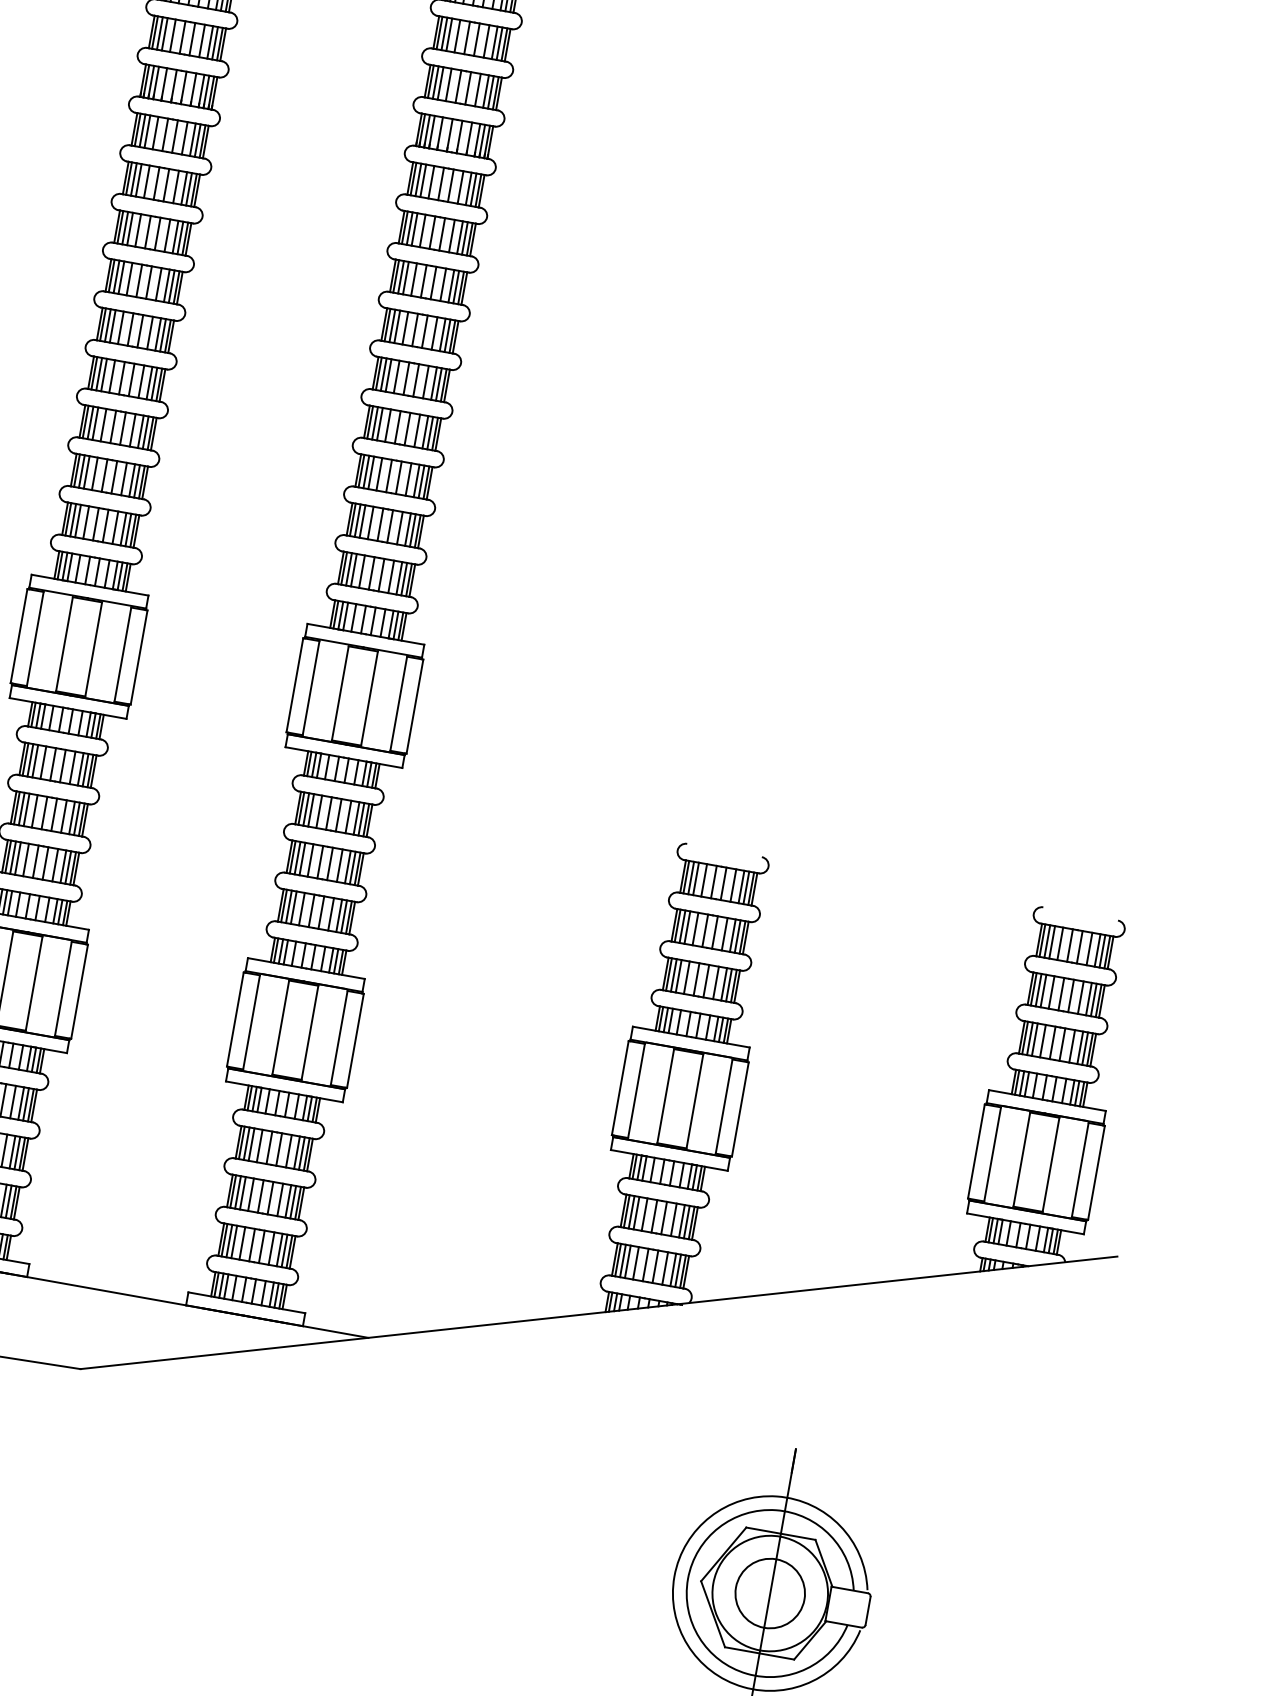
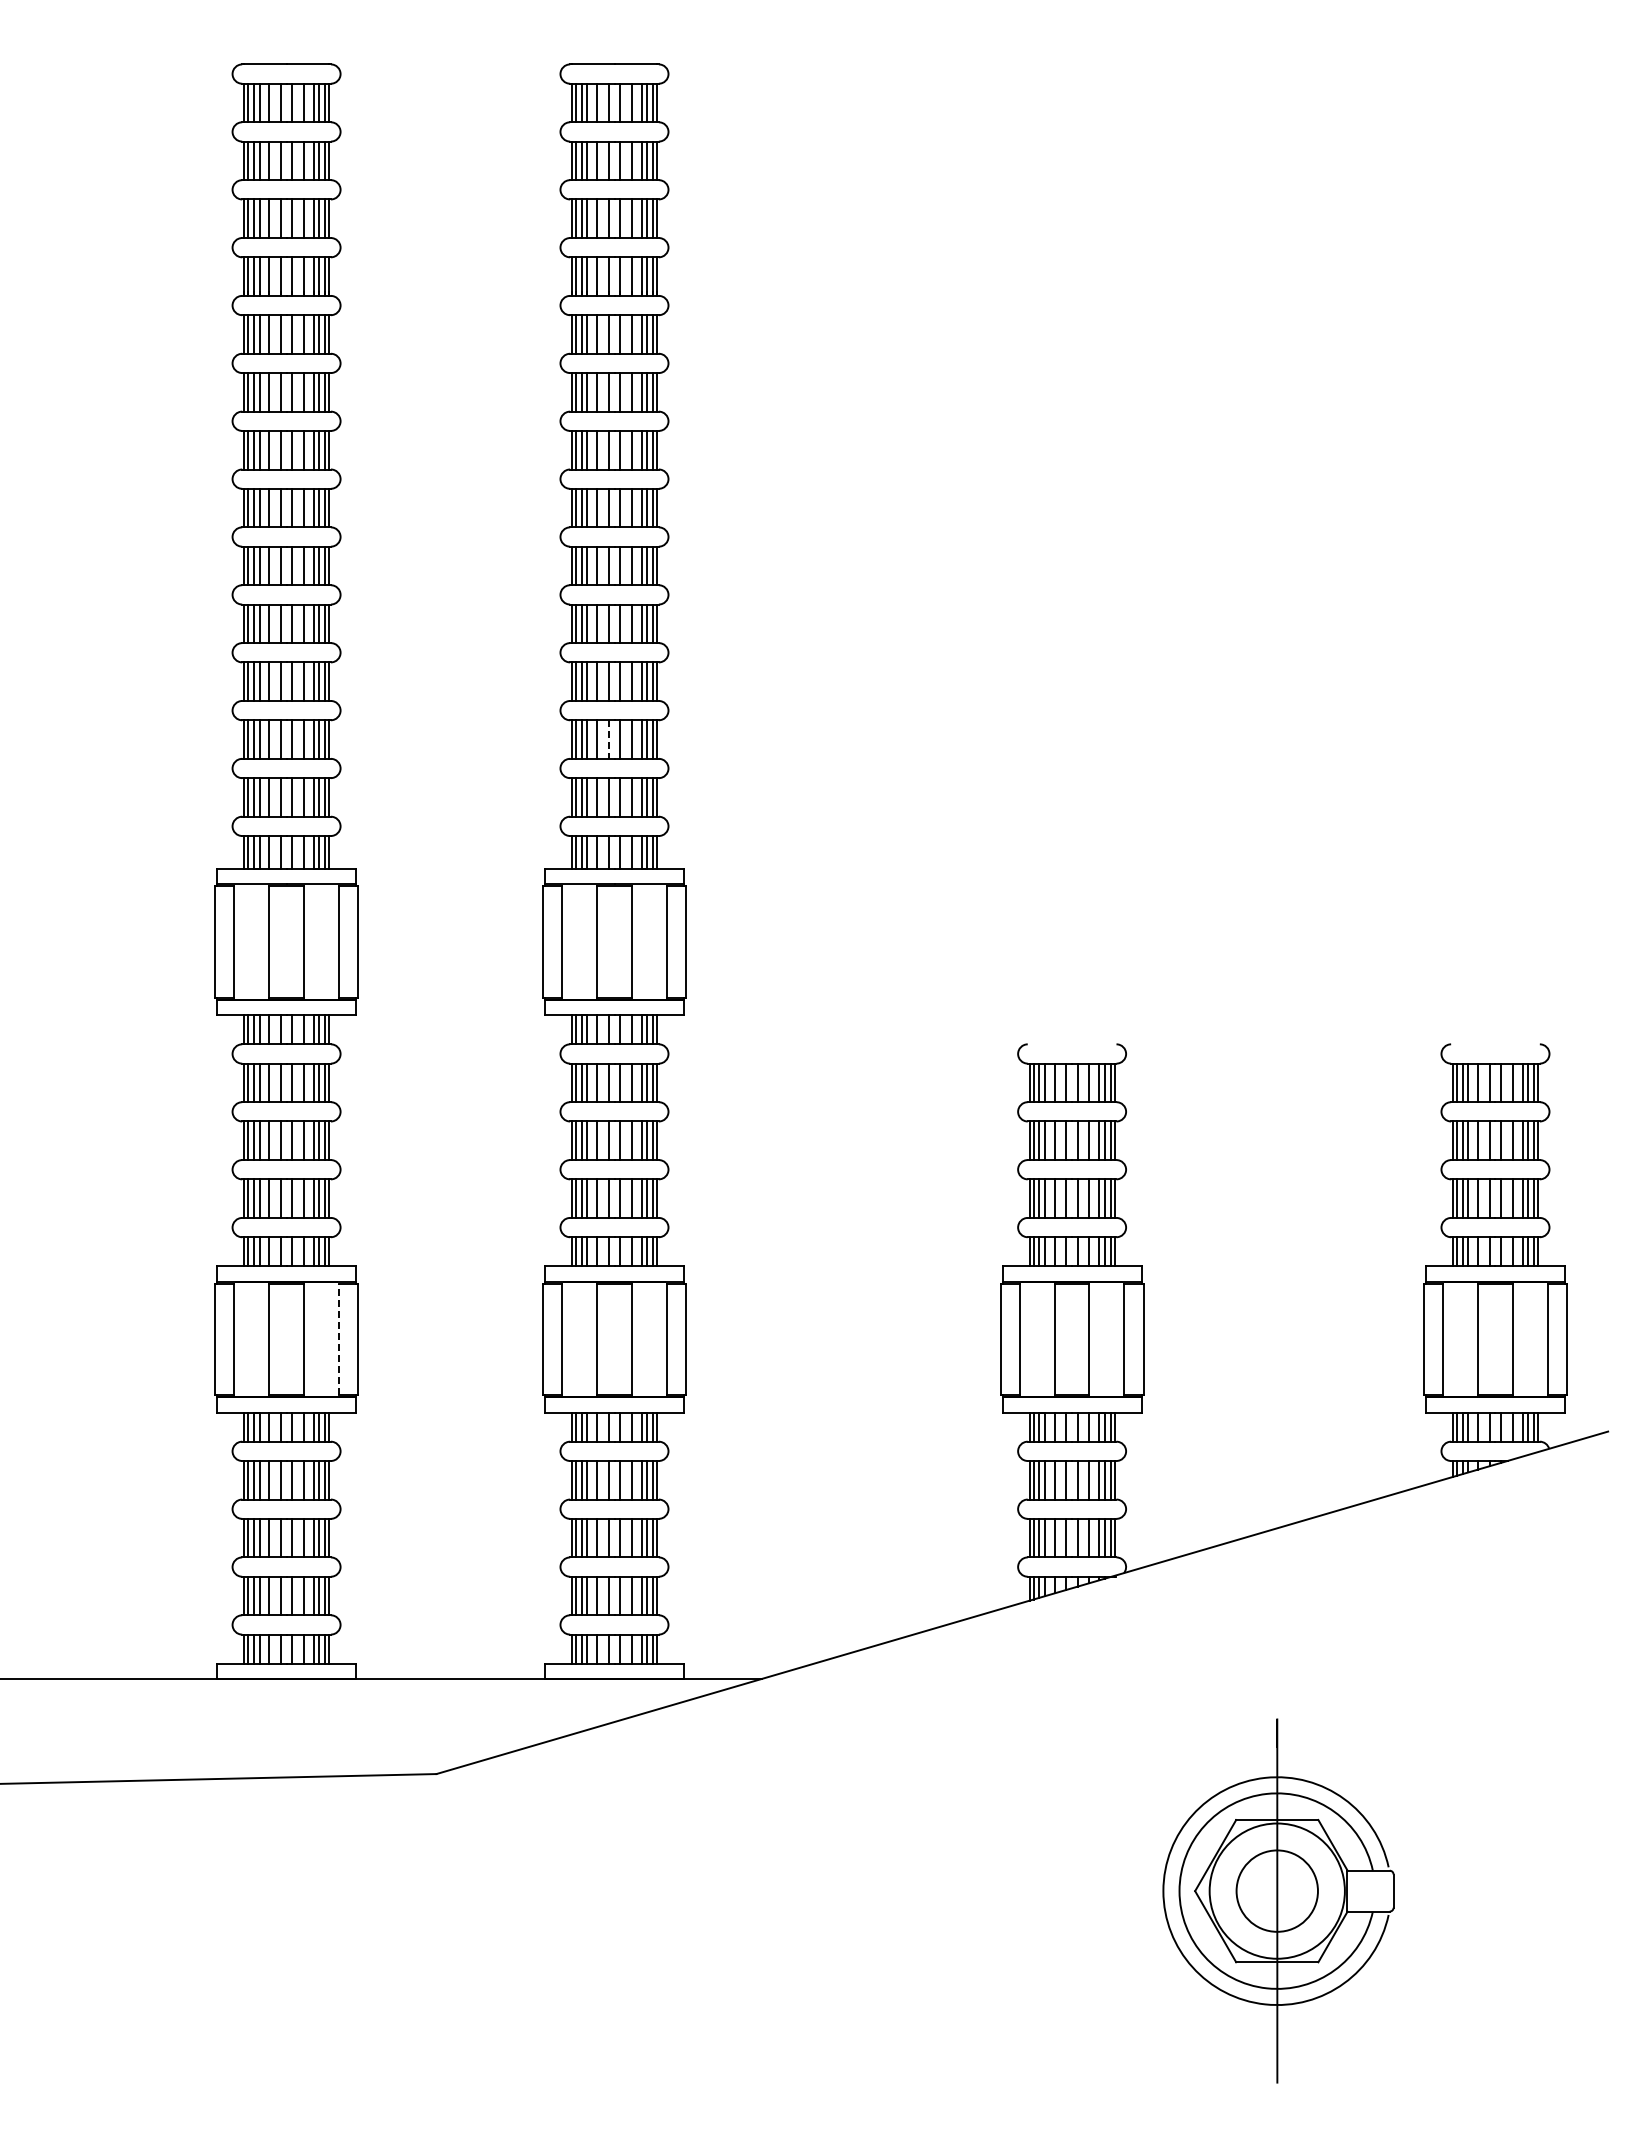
line: (380, 525) -> (608, 740), solid -> dashed
line: (63, 988) -> (338, 1339), solid -> dashed

